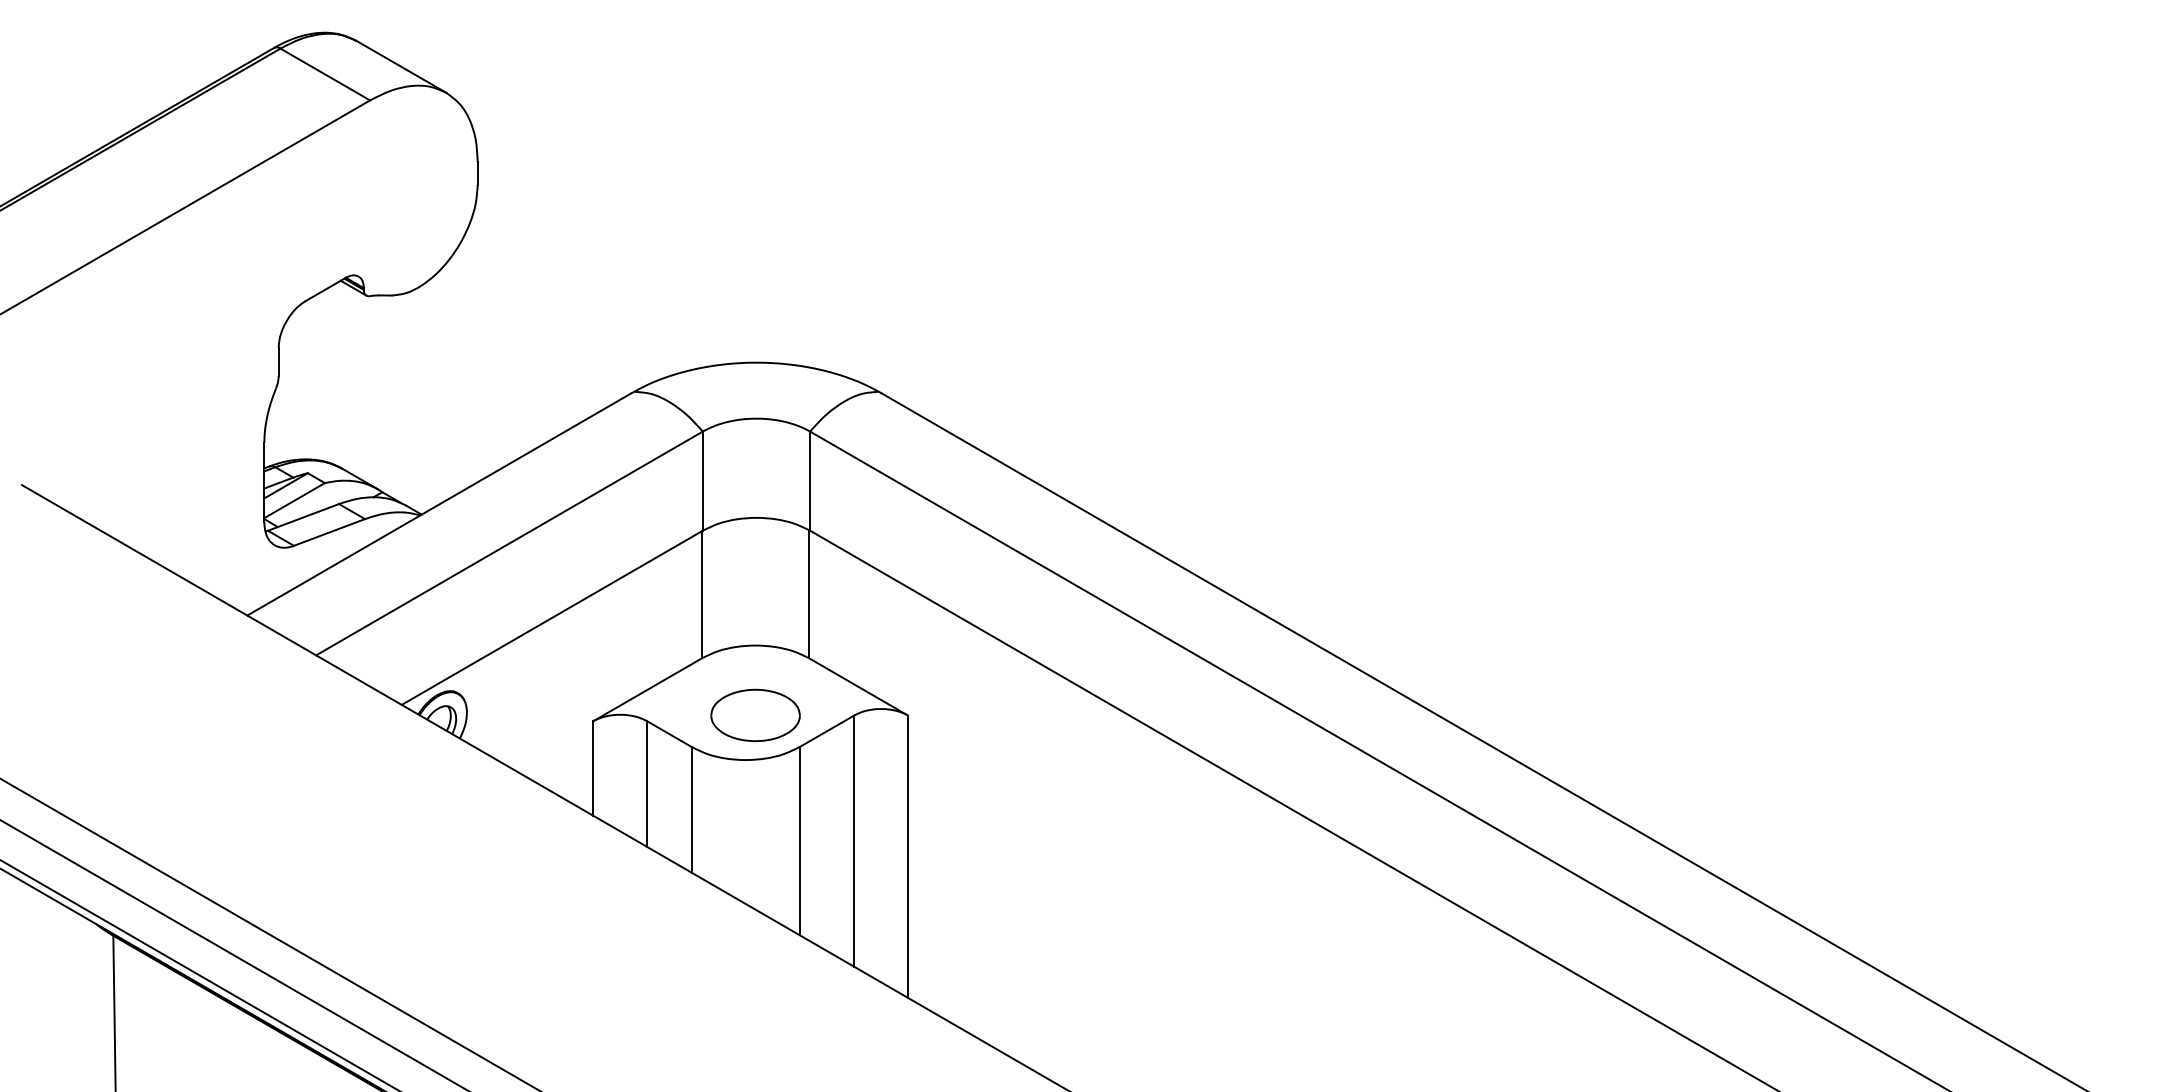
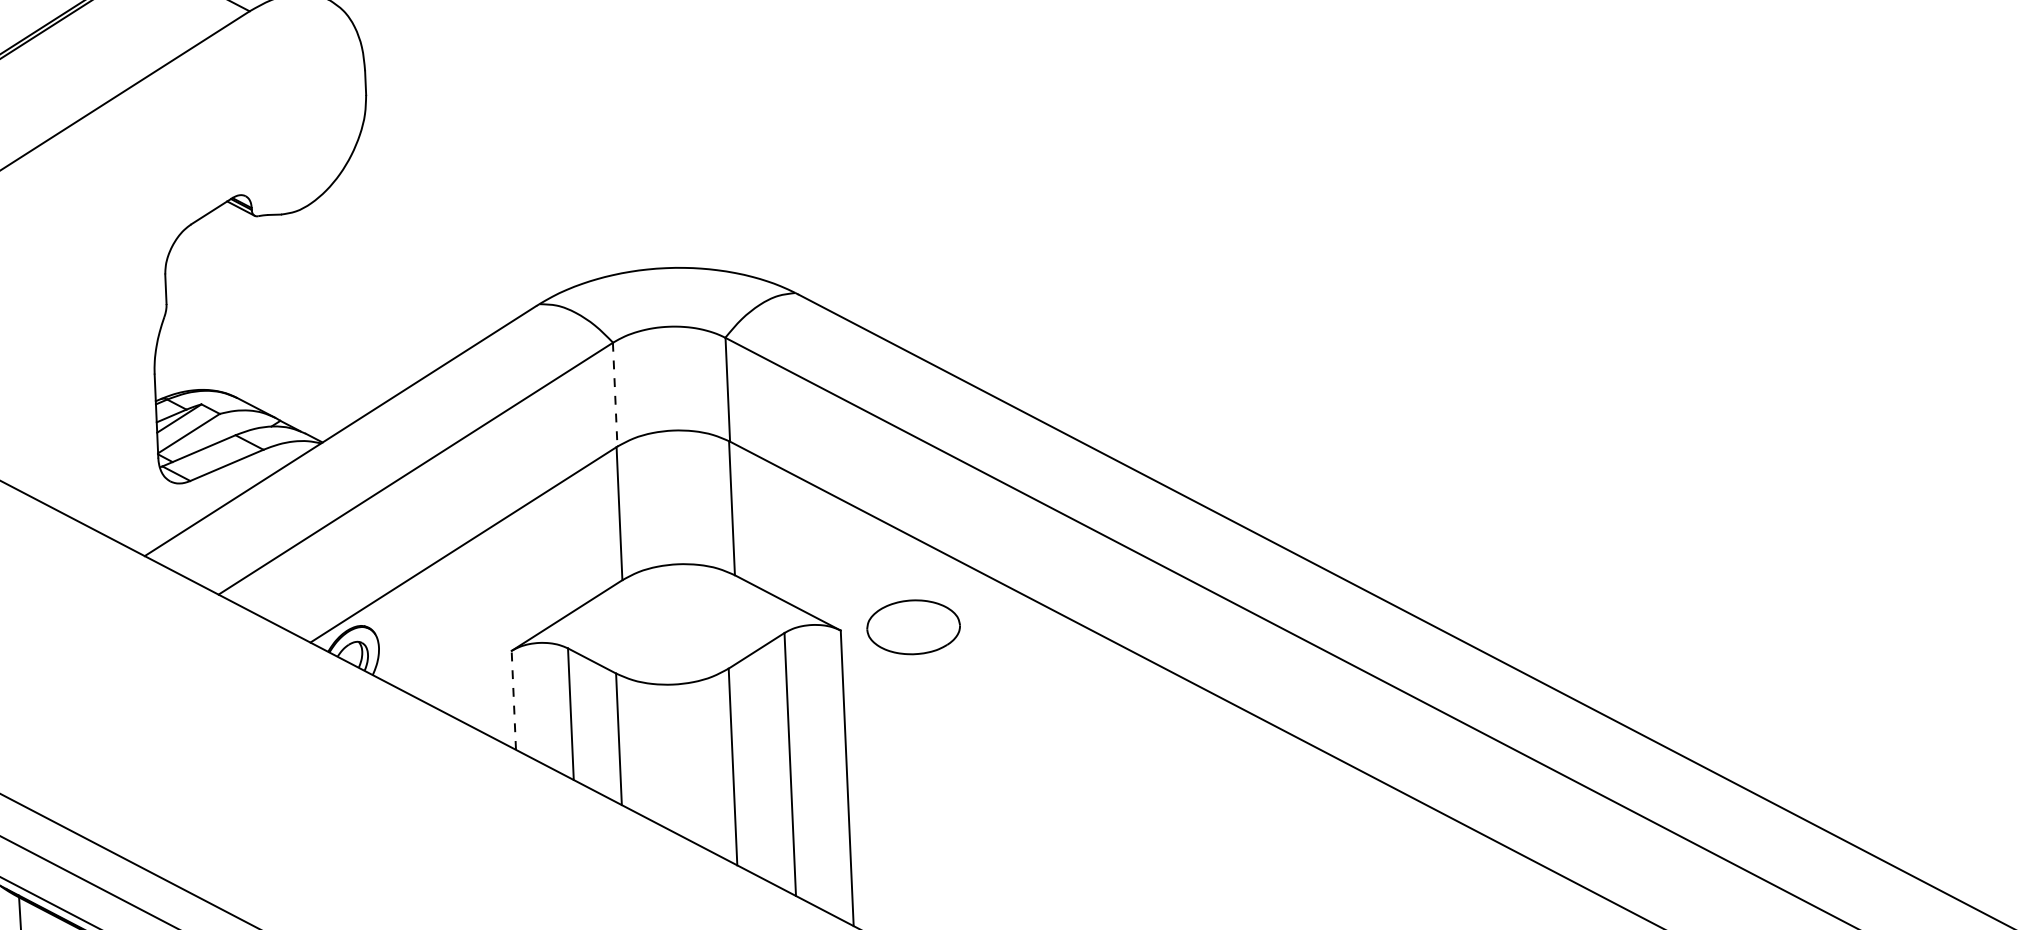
line: (702, 481) -> (615, 394), solid -> dashed
part: (755, 715) -> (913, 627), moved
line: (593, 767) -> (513, 699), solid -> dashed

